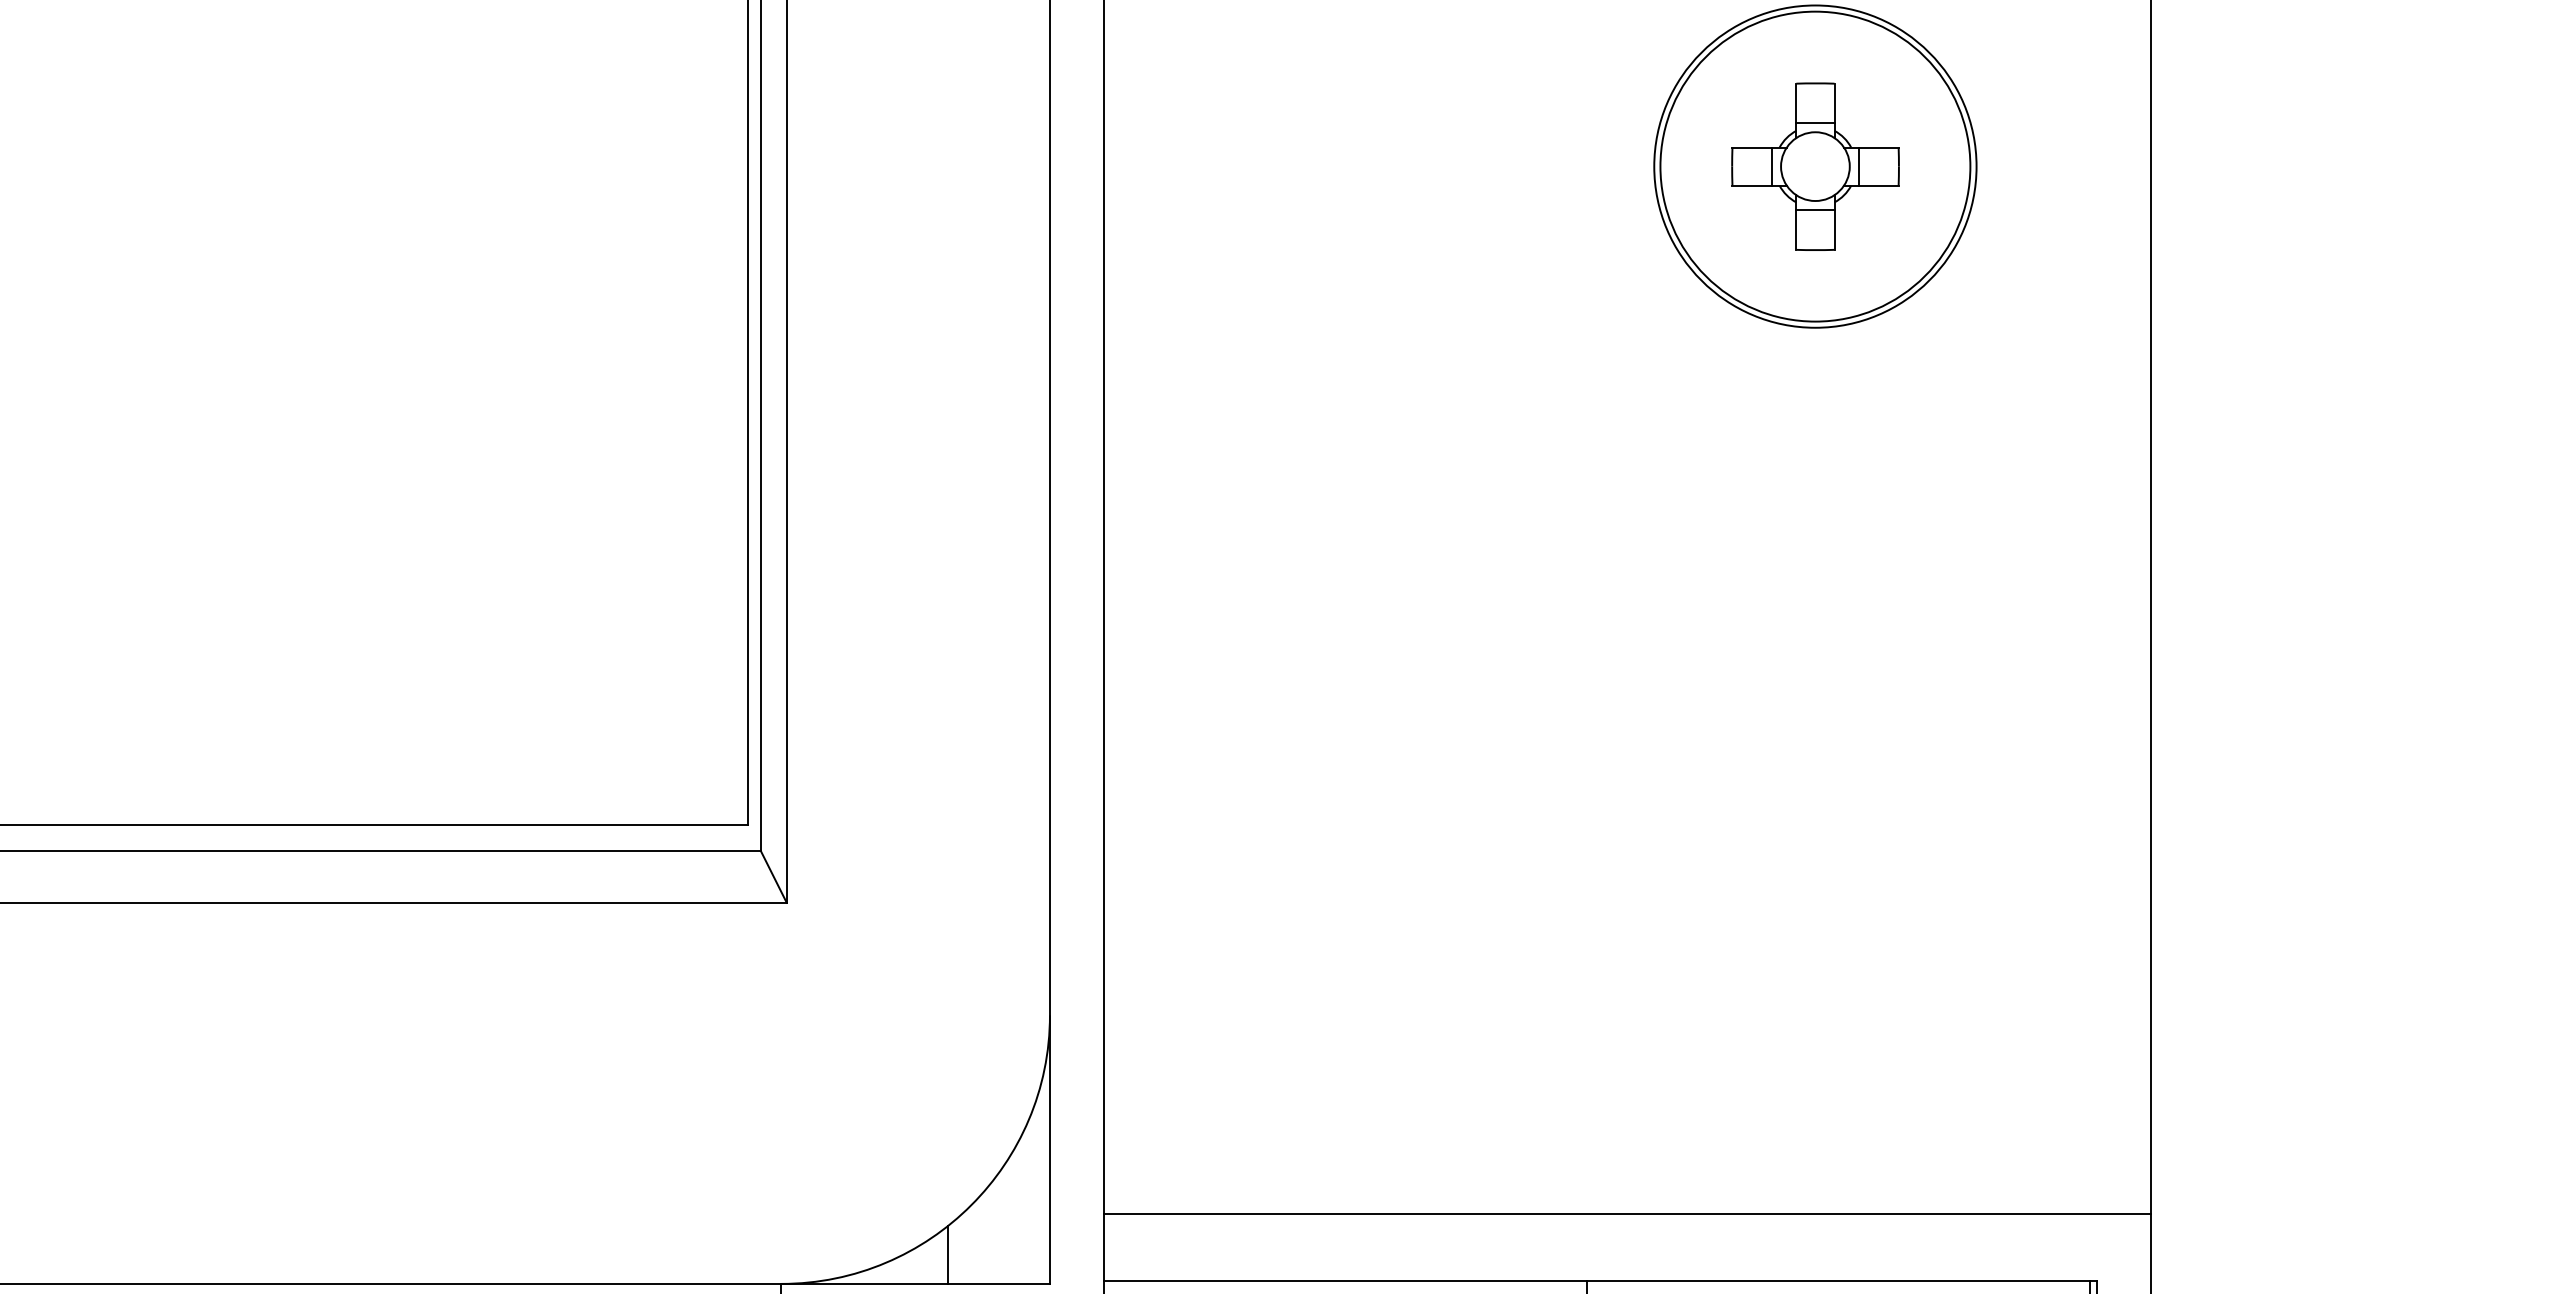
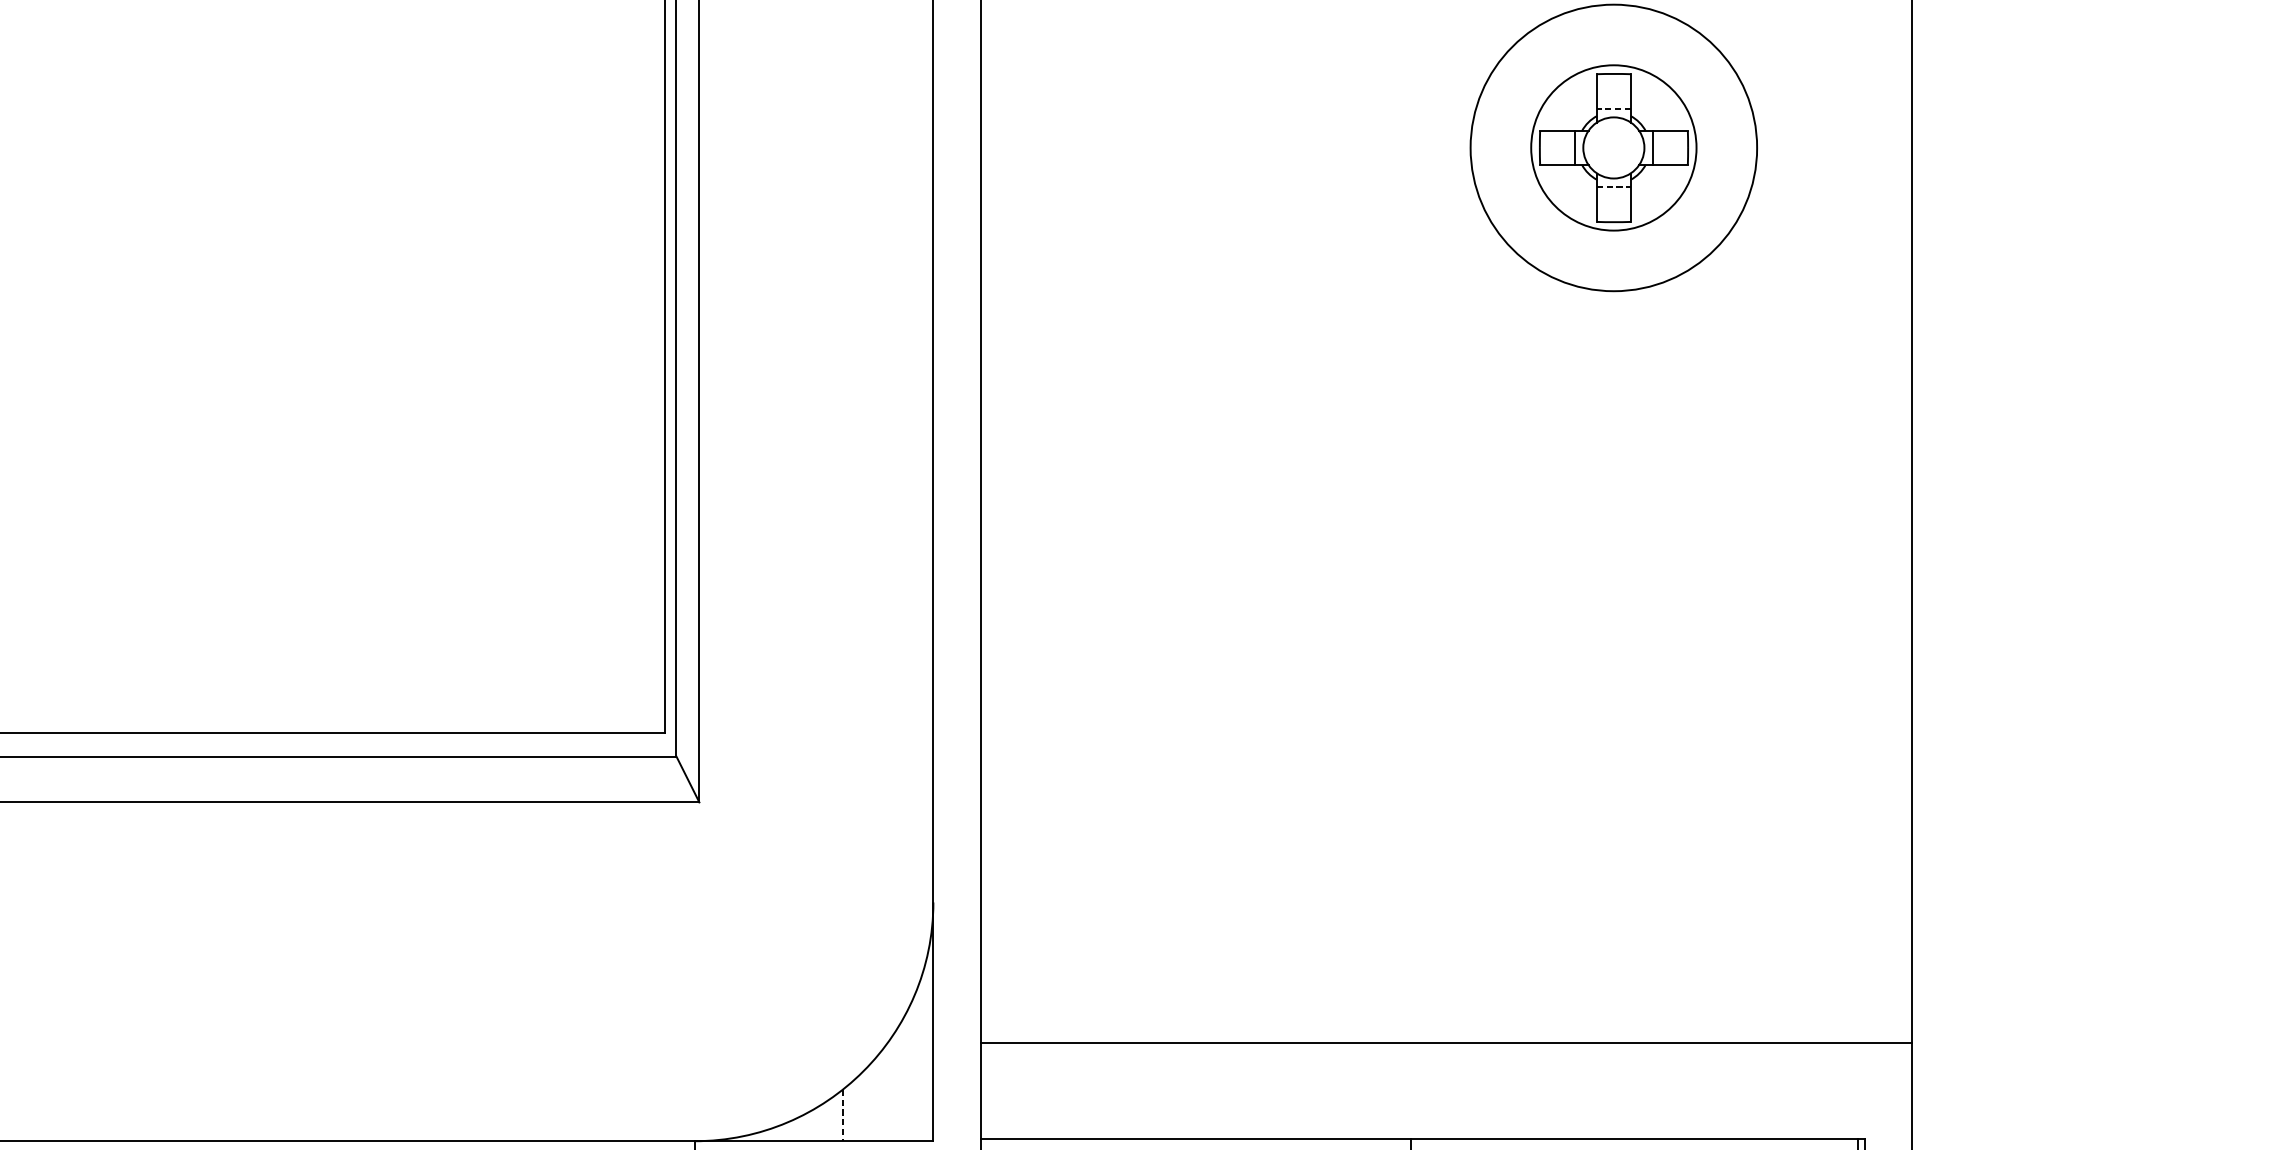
line: (1814, 123) -> (1613, 109), solid -> dashed
circle: (1815, 166) -> (1613, 147), size x0.6
line: (1815, 210) -> (1613, 186), solid -> dashed
line: (1627, 1214) -> (1446, 1043), moved
line: (947, 1255) -> (842, 1115), solid -> dashed

